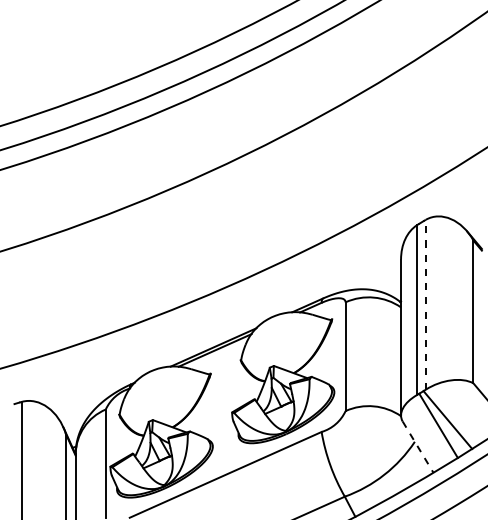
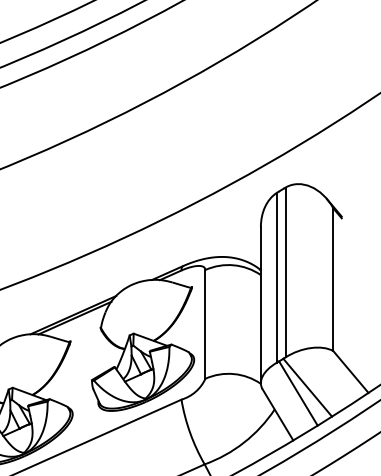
line: (425, 304) -> (285, 272), dashed -> solid
line: (418, 447) -> (278, 415), dashed -> solid

